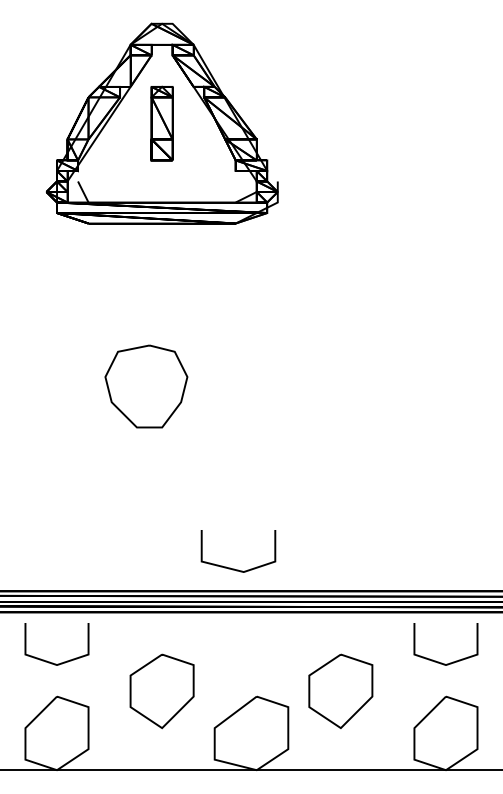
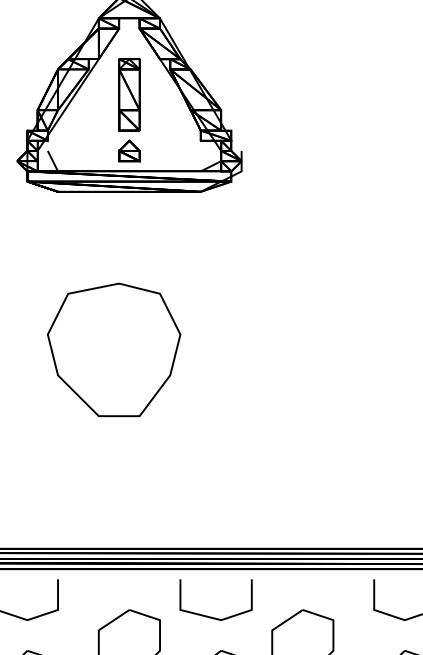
part: (161, 181) -> (128, 151), added
part: (146, 386) -> (114, 349), size x1.67
part: (234, 568) -> (212, 616), moved

